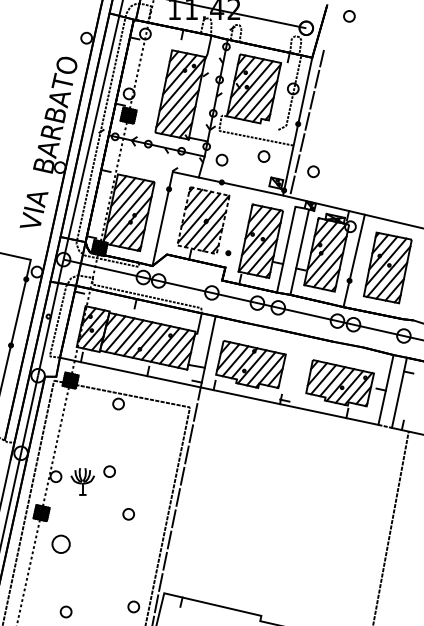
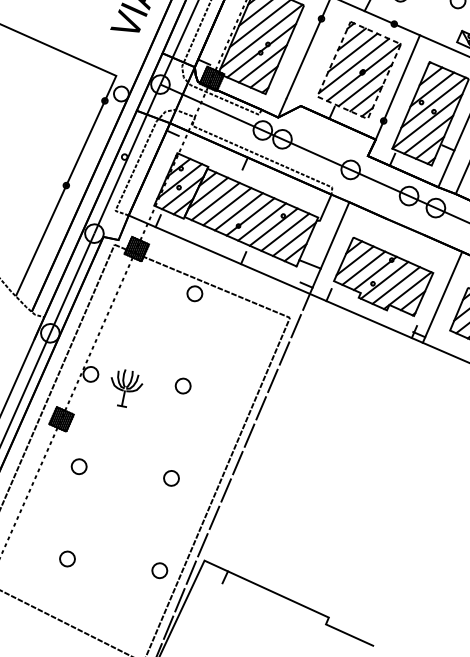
line: (233, 226) -> (397, 86), added
line: (295, 370) -> (441, 297), added
part: (109, 471) -> (183, 385), moved
part: (128, 514) -> (171, 478), moved
part: (60, 544) -> (78, 466), size x0.62

